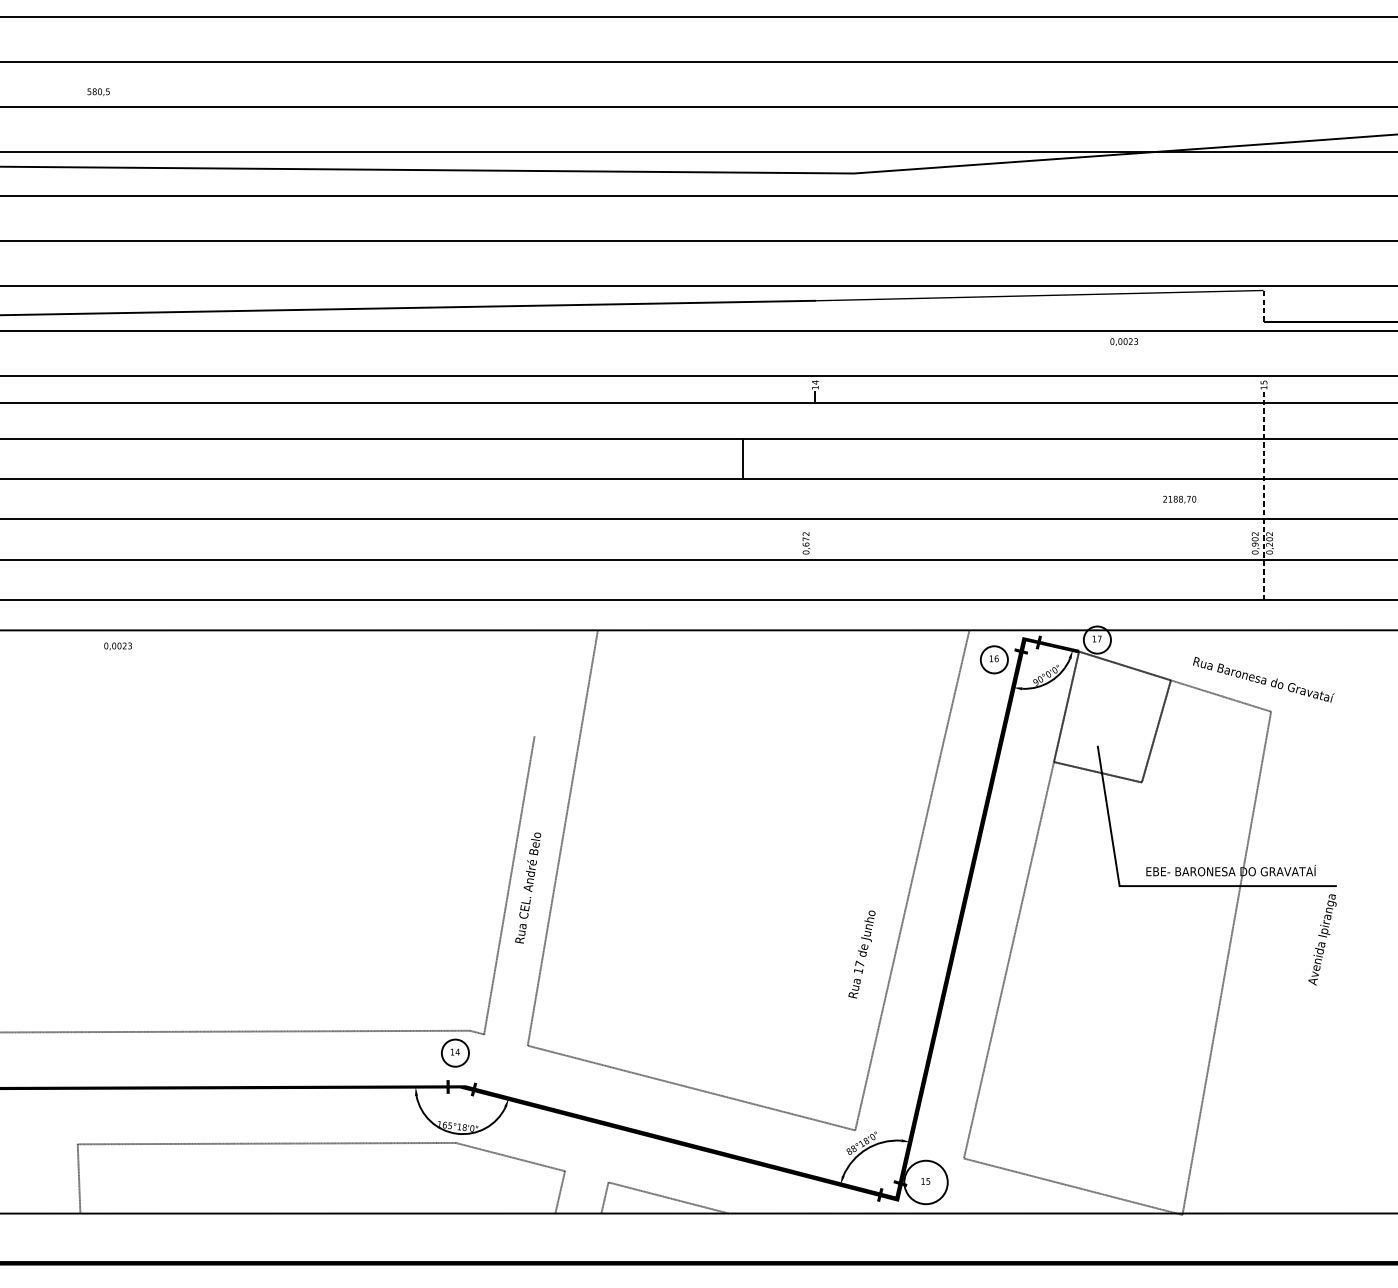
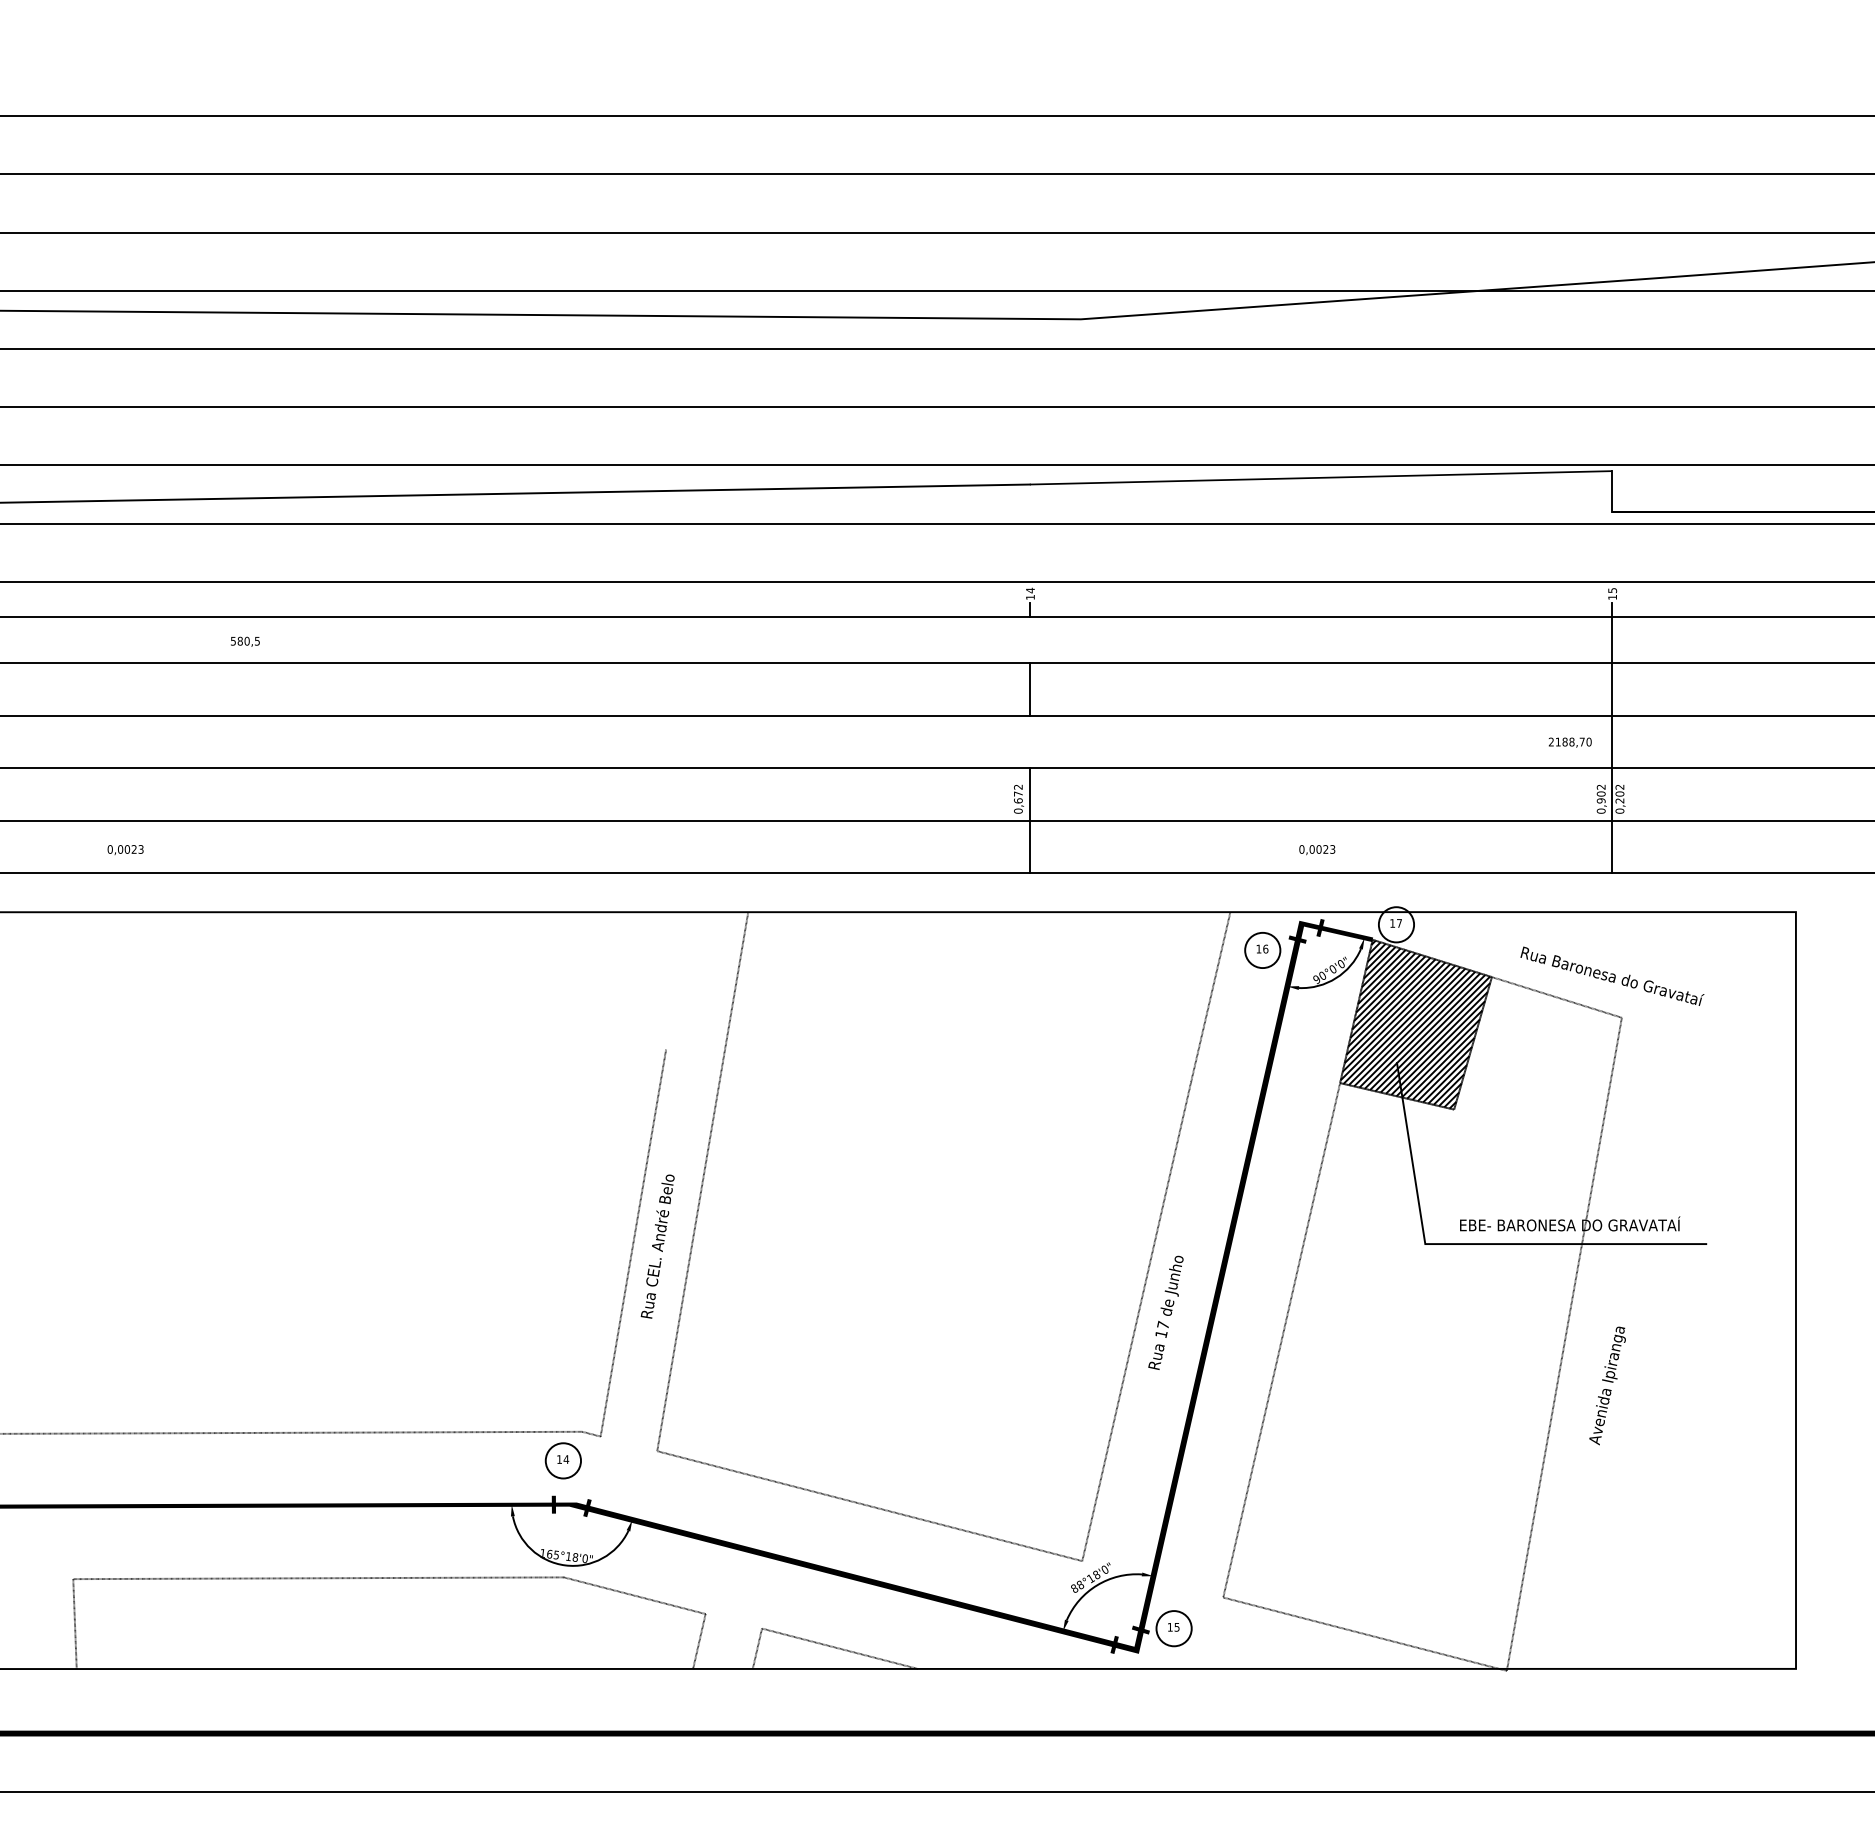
text: (98, 91) -> (245, 641), moved
line: (1263, 306) -> (1611, 491), dashed -> solid
text: (1124, 342) -> (1317, 850), moved
line: (742, 458) -> (1029, 689), moved
line: (1263, 496) -> (1611, 738), dashed -> solid
text: (1179, 499) -> (1570, 742), moved
line: (814, 559) -> (1029, 820), added
text: (117, 646) -> (125, 849), moved
hatch: (1112, 716) -> (1415, 1024), added
text: (1322, 939) -> (1607, 1385), moved
text: (861, 954) -> (1165, 1312), moved
circle: (925, 1182) -> (1173, 1628), size x0.62

